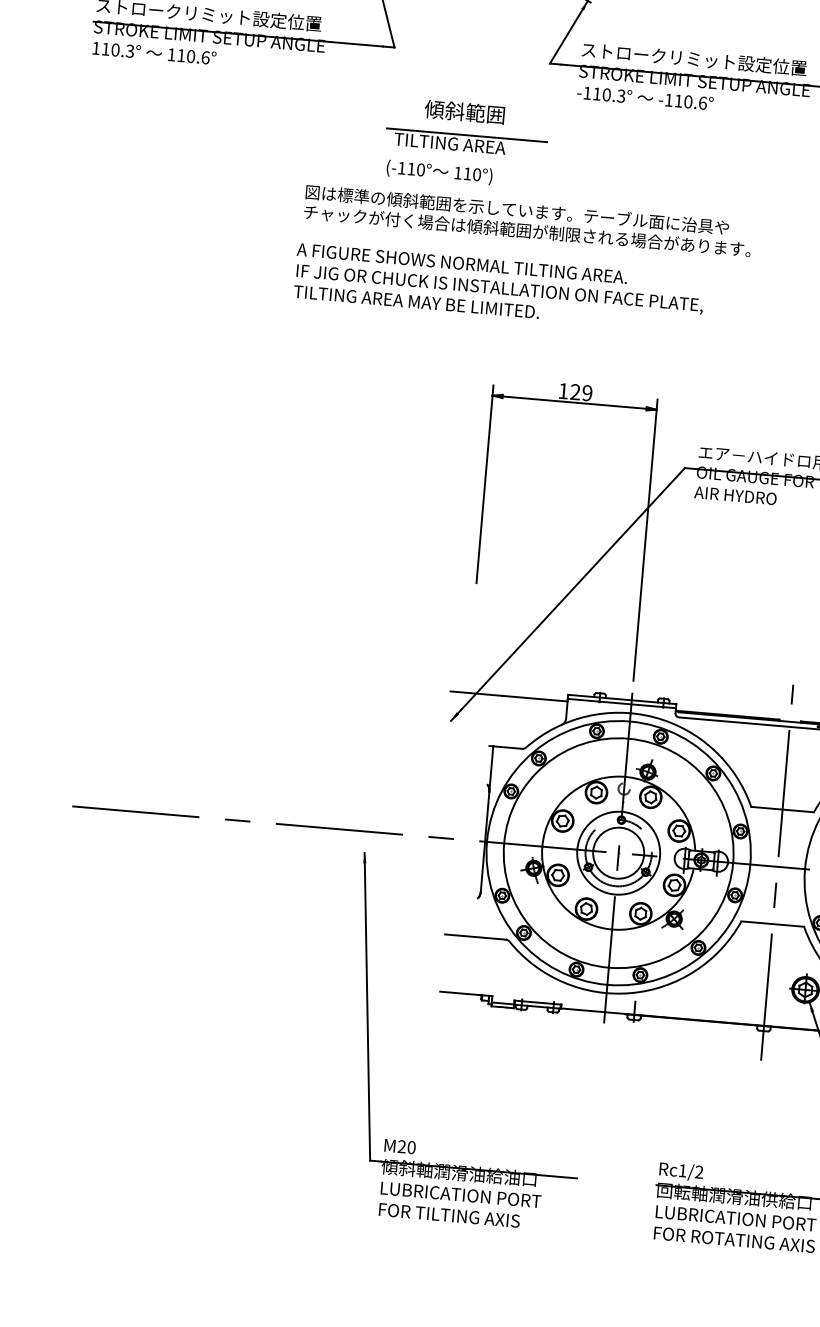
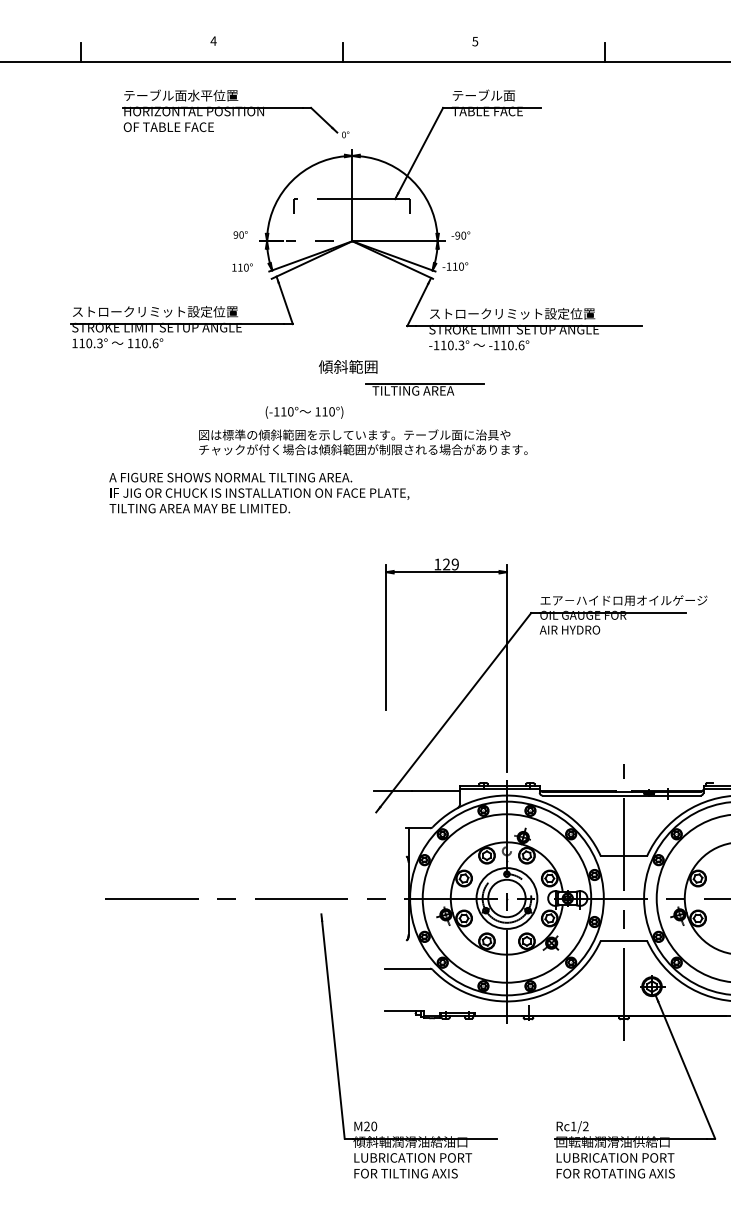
part: (465, 143) -> (424, 389), moved
text: (439, 172) -> (304, 412), moved
text: (528, 221) -> (363, 442), moved
text: (499, 287) -> (259, 492), moved

